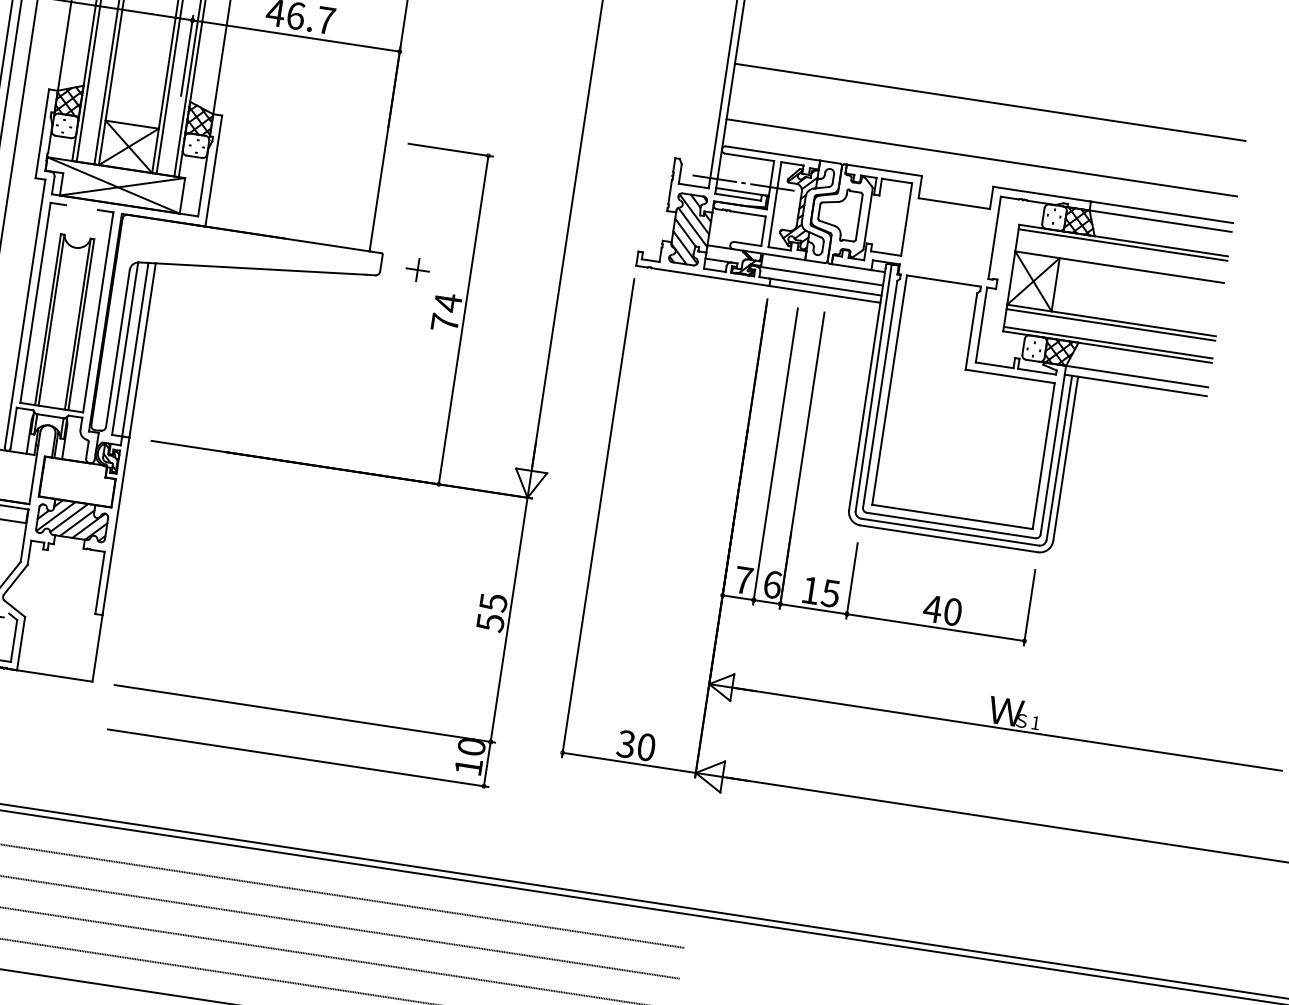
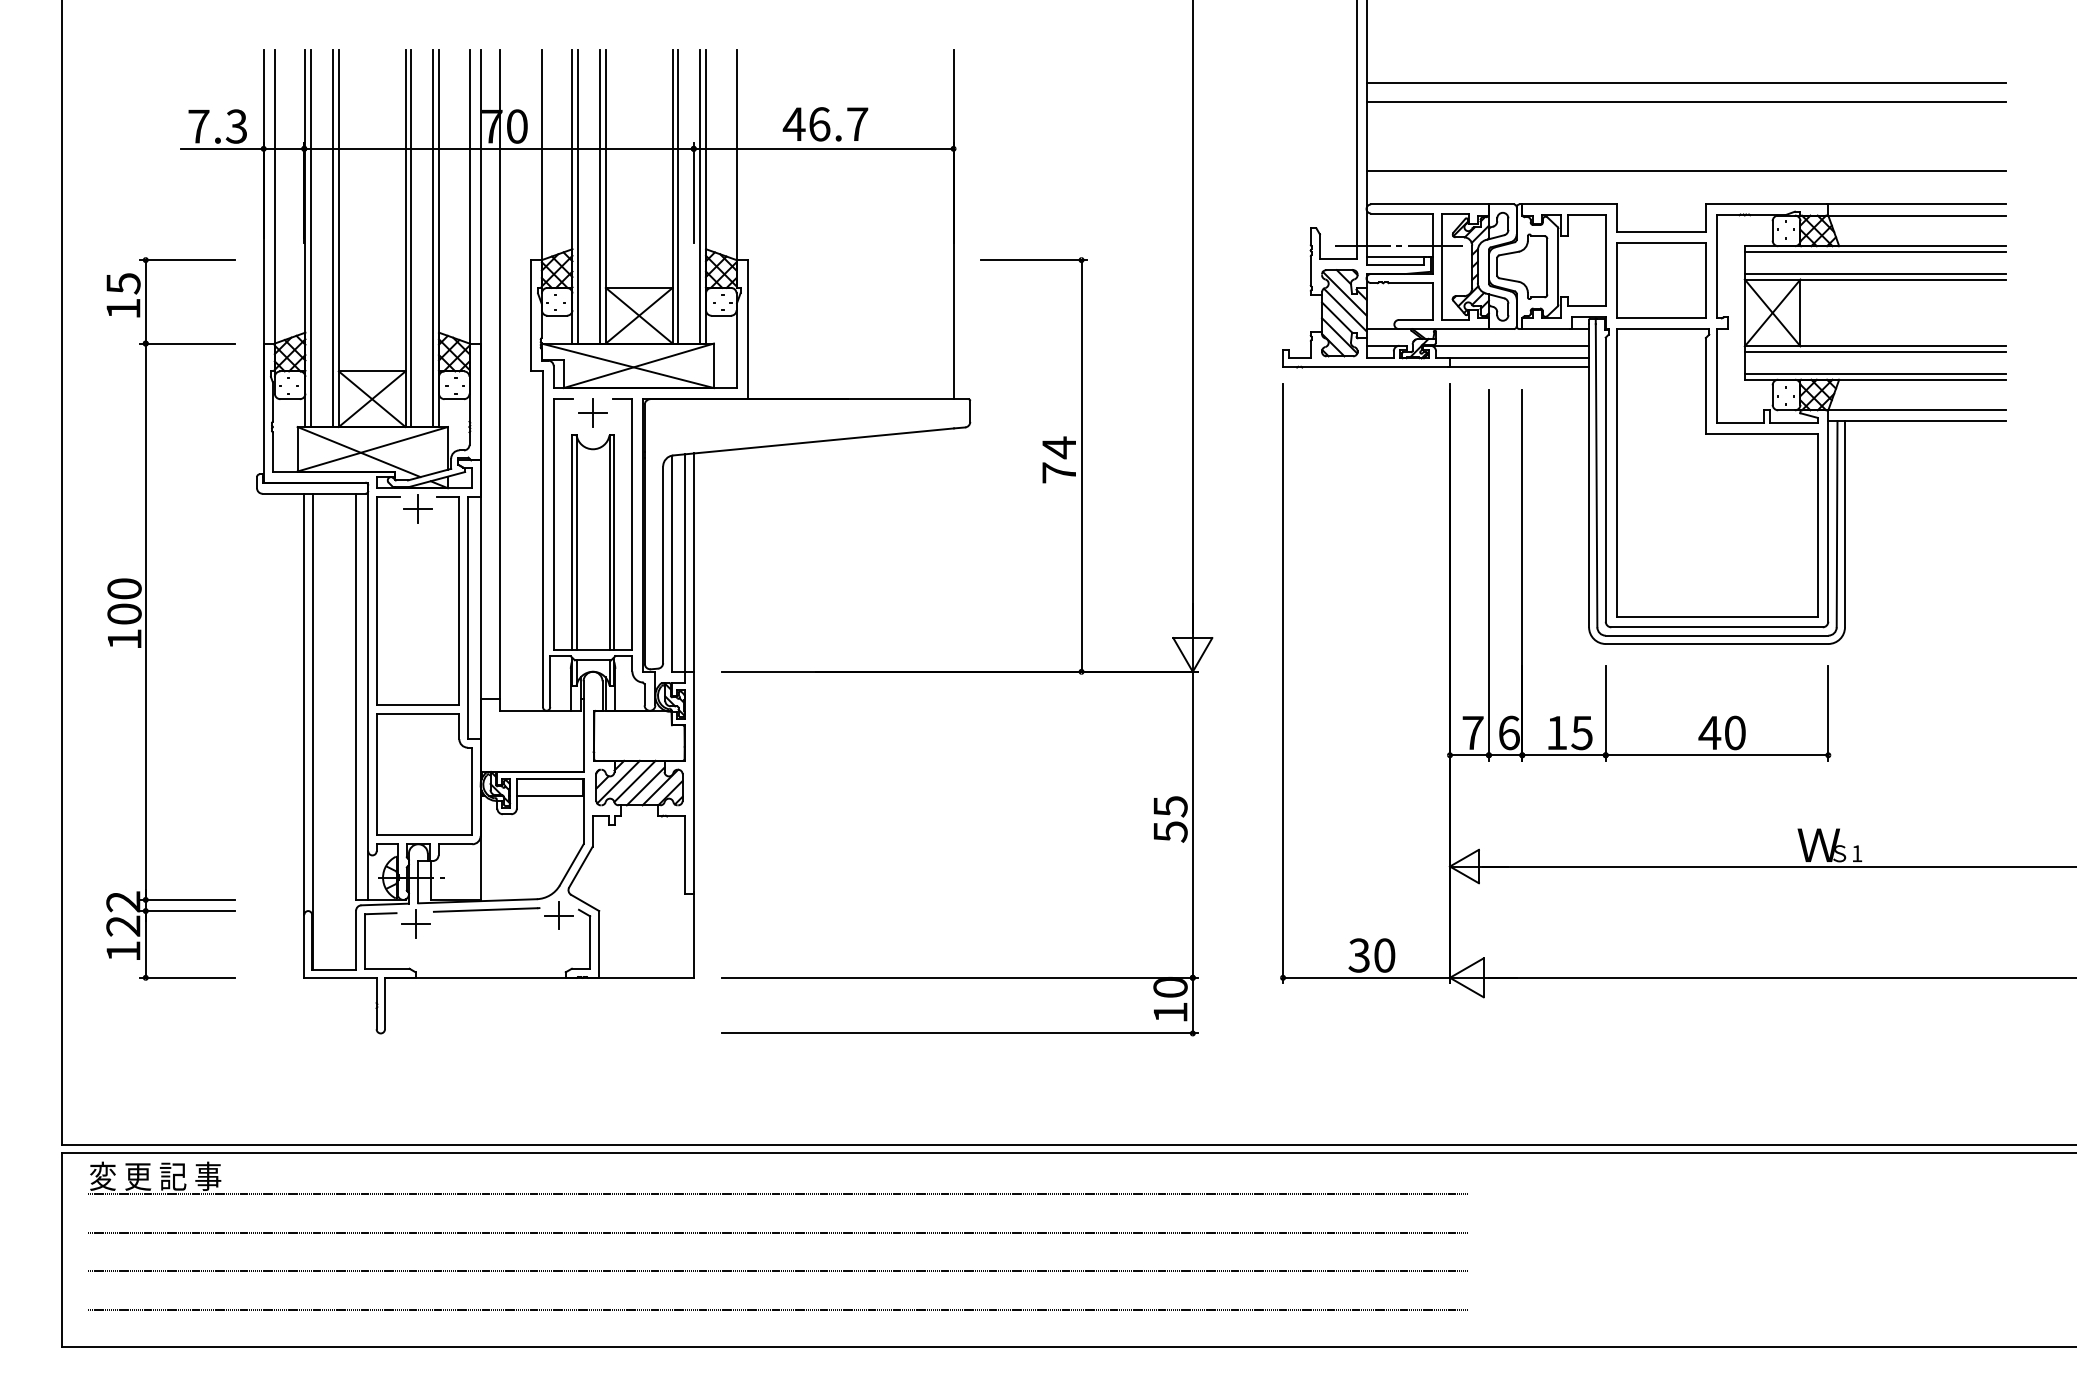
line: (992, 87) -> (1686, 82), added
part: (948, 242) -> (1661, 280), added
line: (1120, 263) -> (1875, 274), added
part: (417, 269) -> (592, 412), moved

